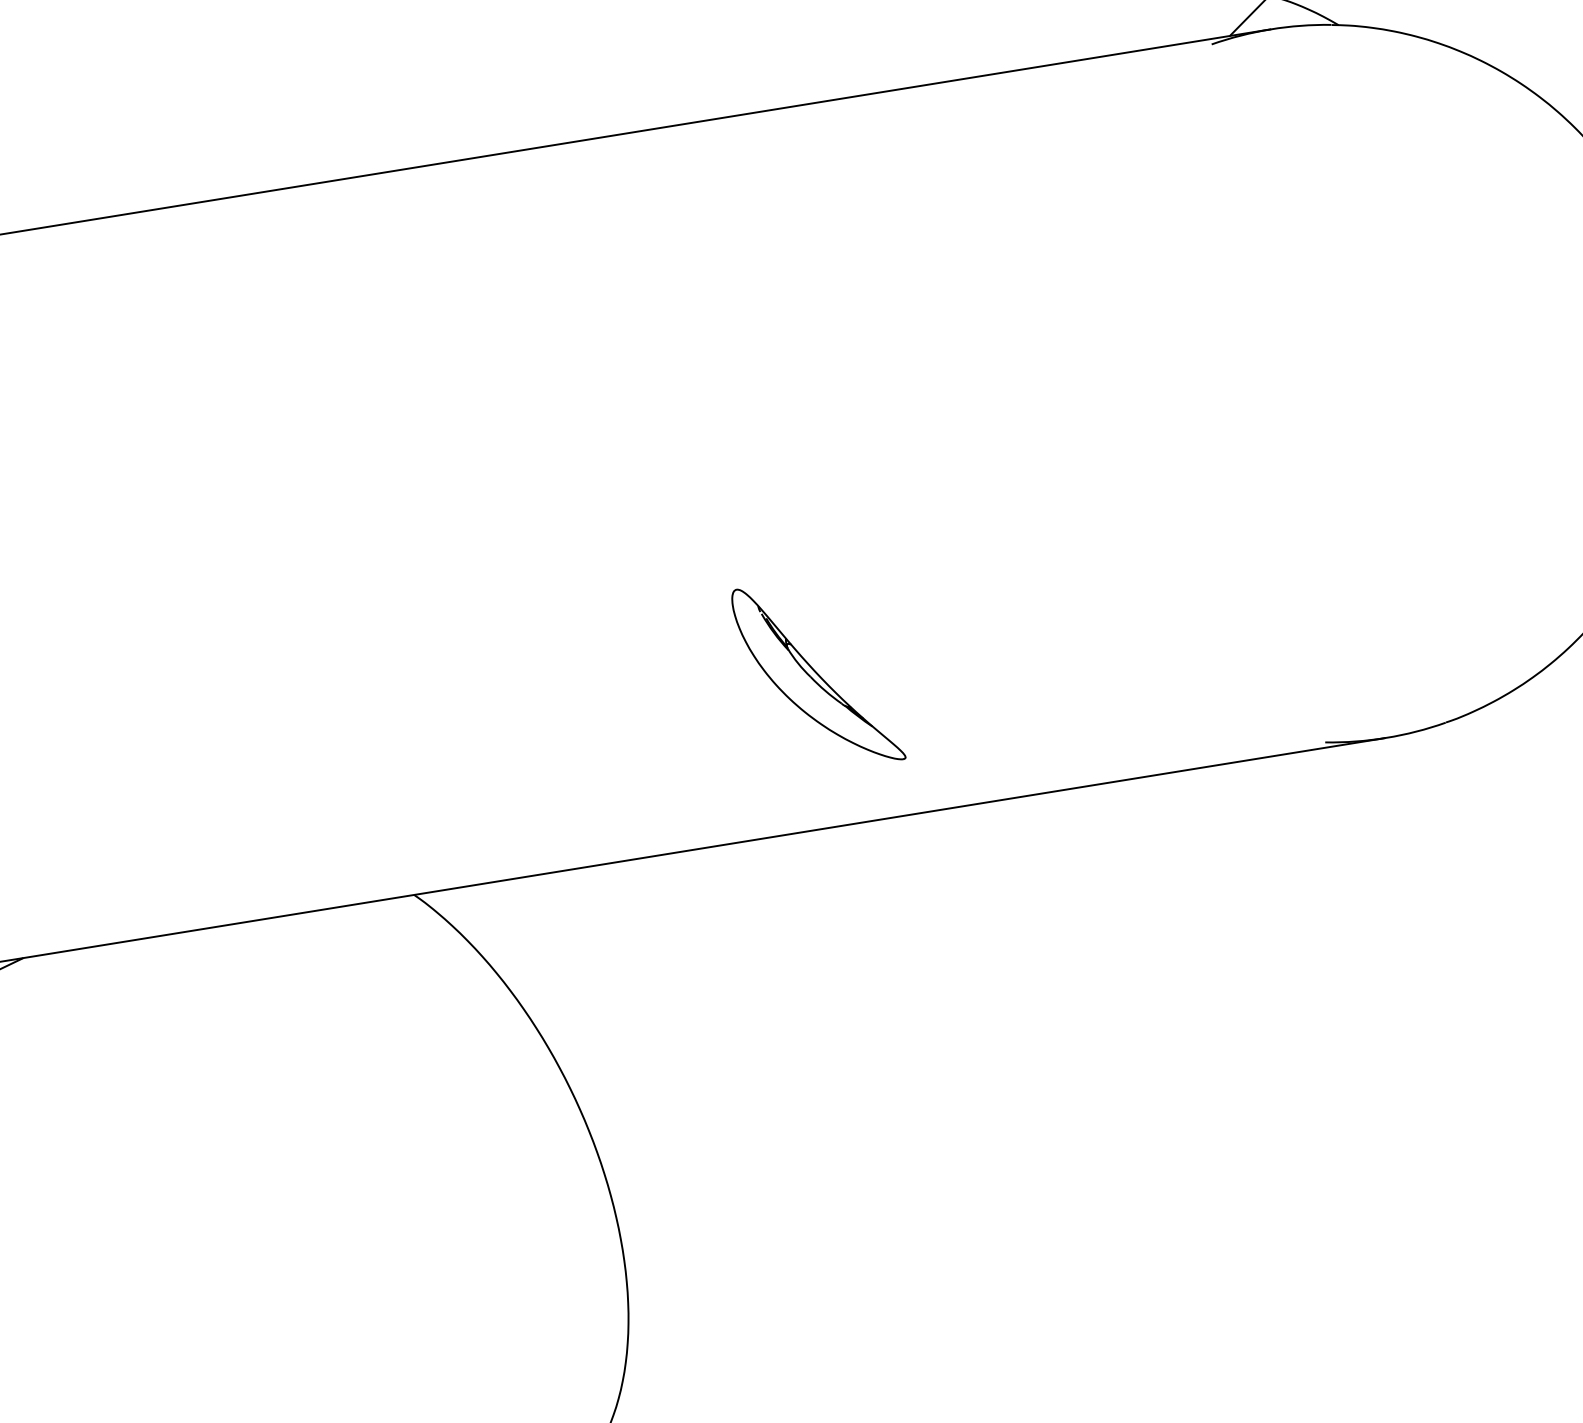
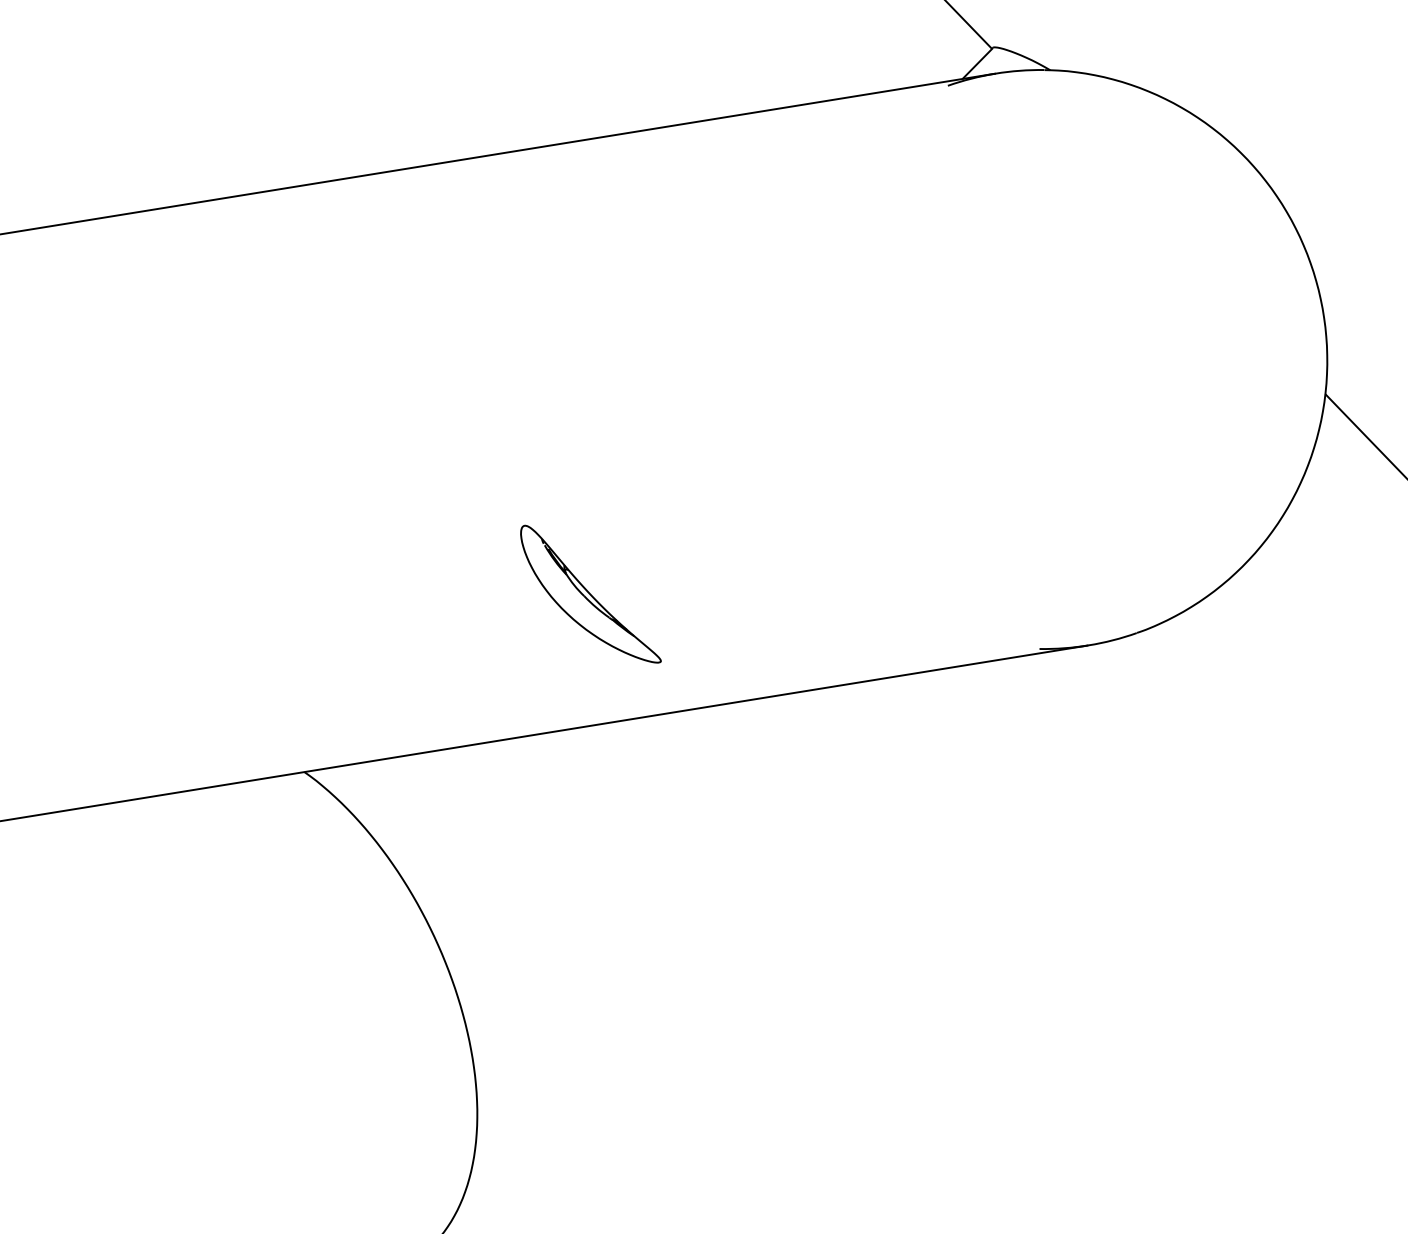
part: (818, 673) -> (590, 593), moved

